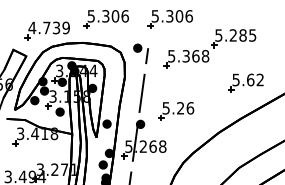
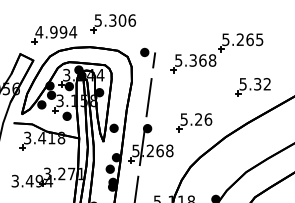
part: (169, 19) -> (176, 23), removed
text: (56, 27) -> (63, 31), 4.739 -> 4.994
text: (242, 35) -> (249, 39), 5.285 -> 5.265
text: (250, 80) -> (257, 84), 5.62 -> 5.32
part: (176, 111) -> (194, 122), moved

